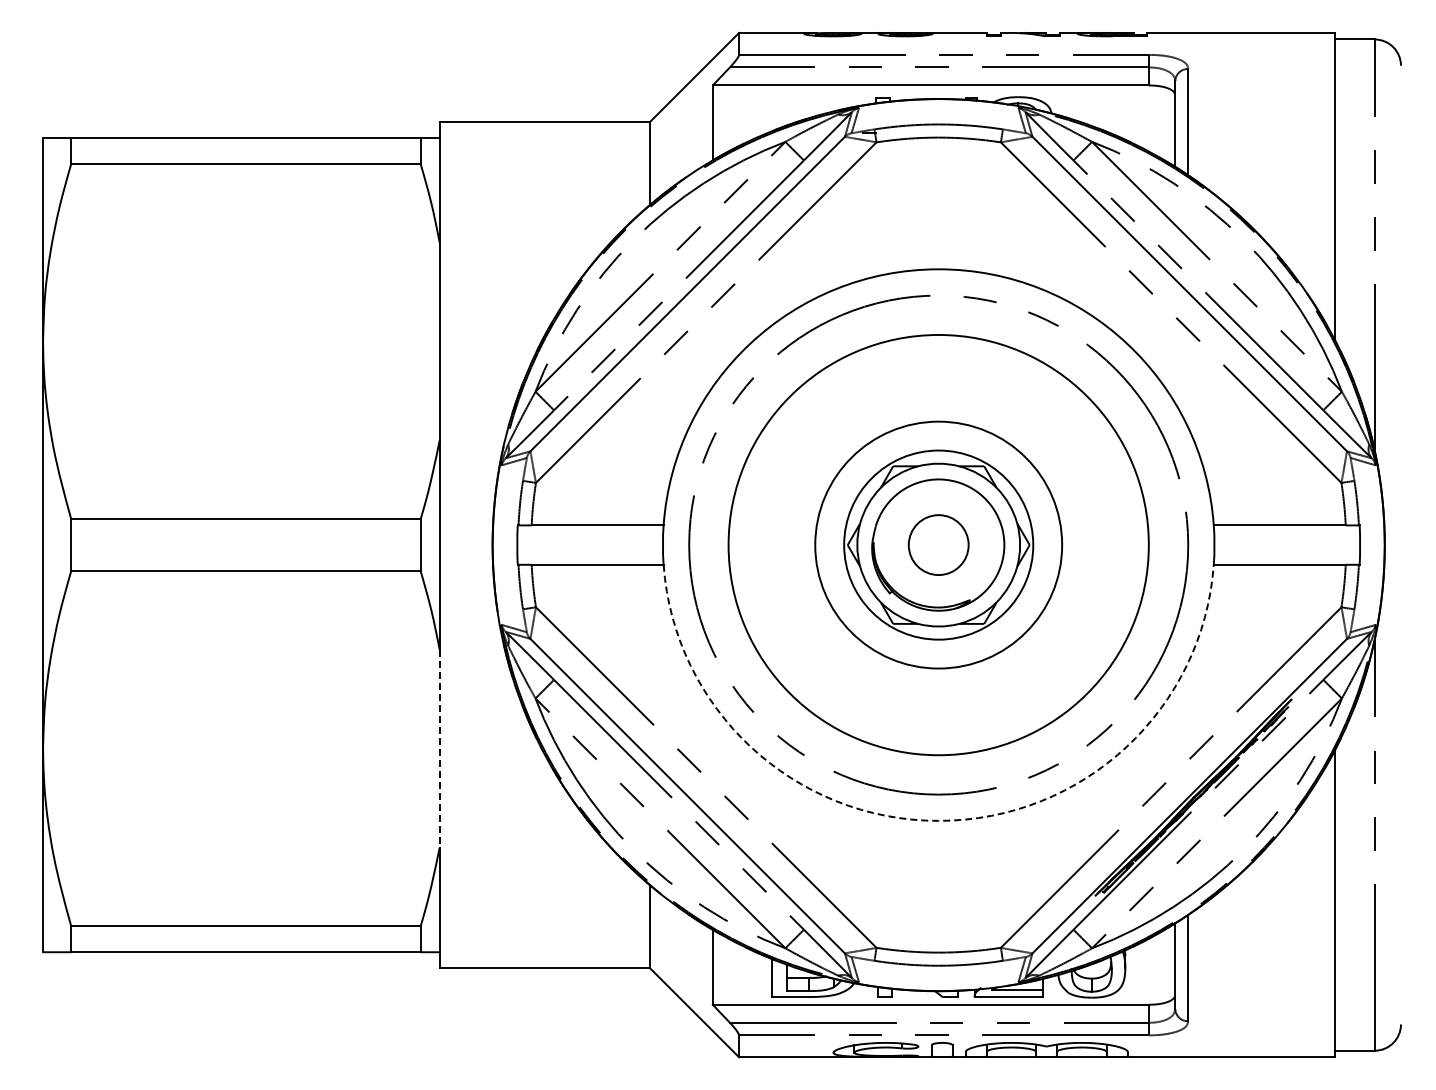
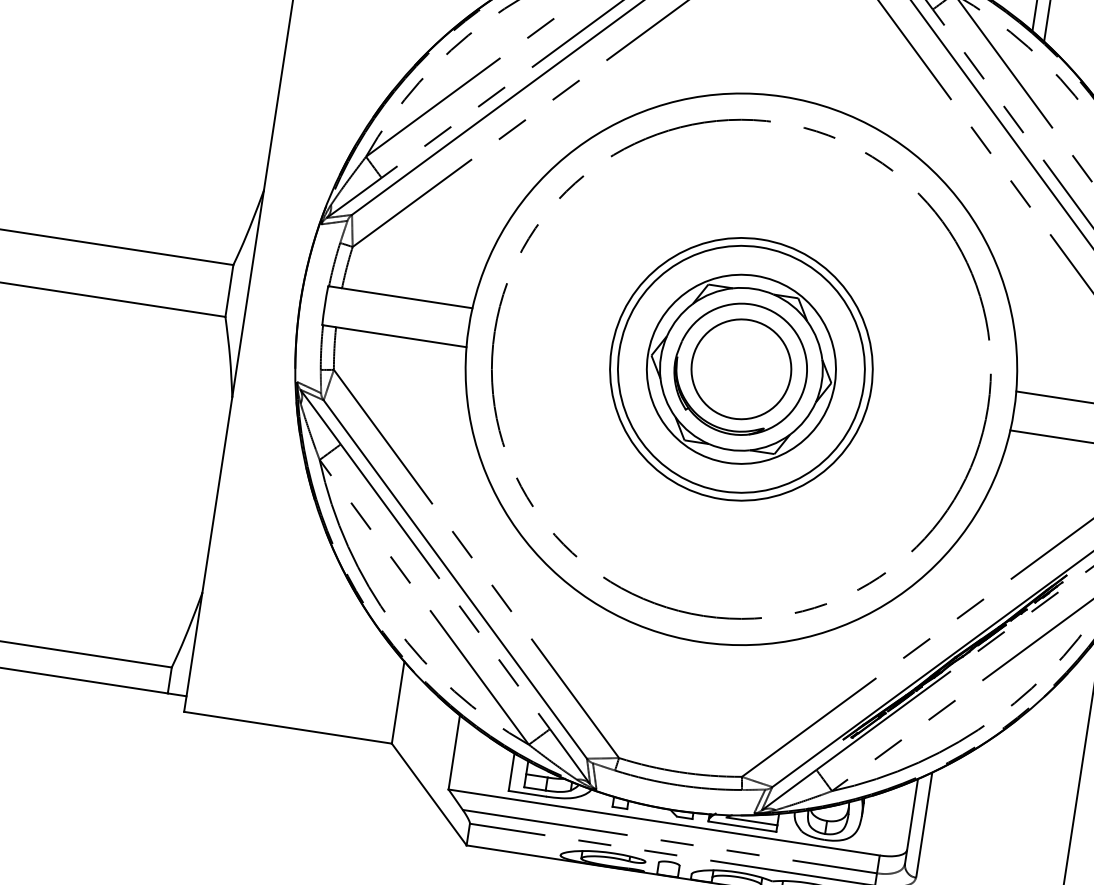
circle: (938, 544) -> (741, 368), size x0.62
circle: (938, 545) -> (741, 369), size x1.67
line: (439, 749) -> (217, 495), dashed -> solid
arc: (938, 820) -> (699, 641), dashed -> solid

